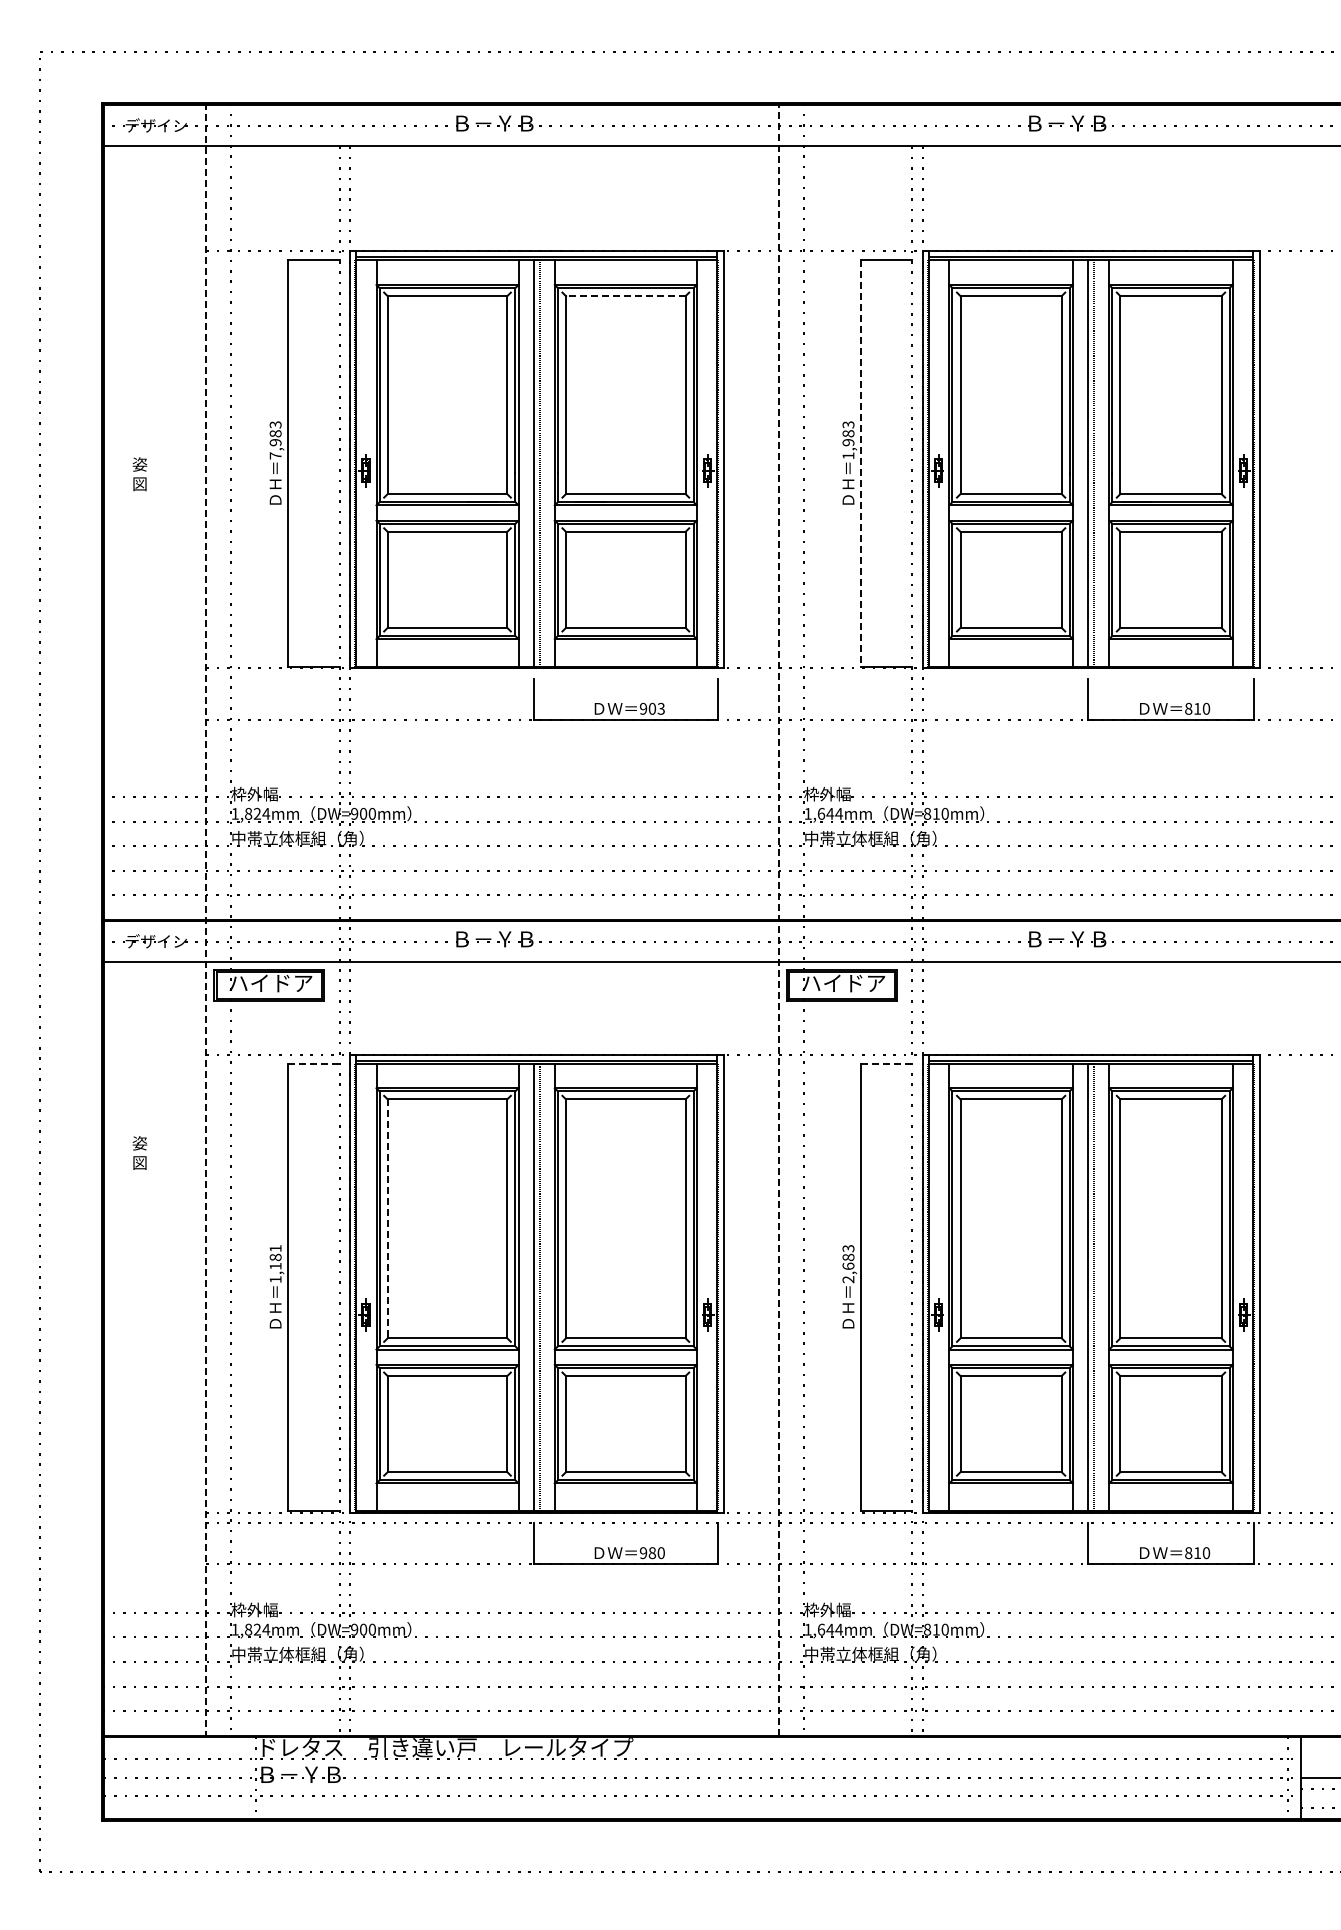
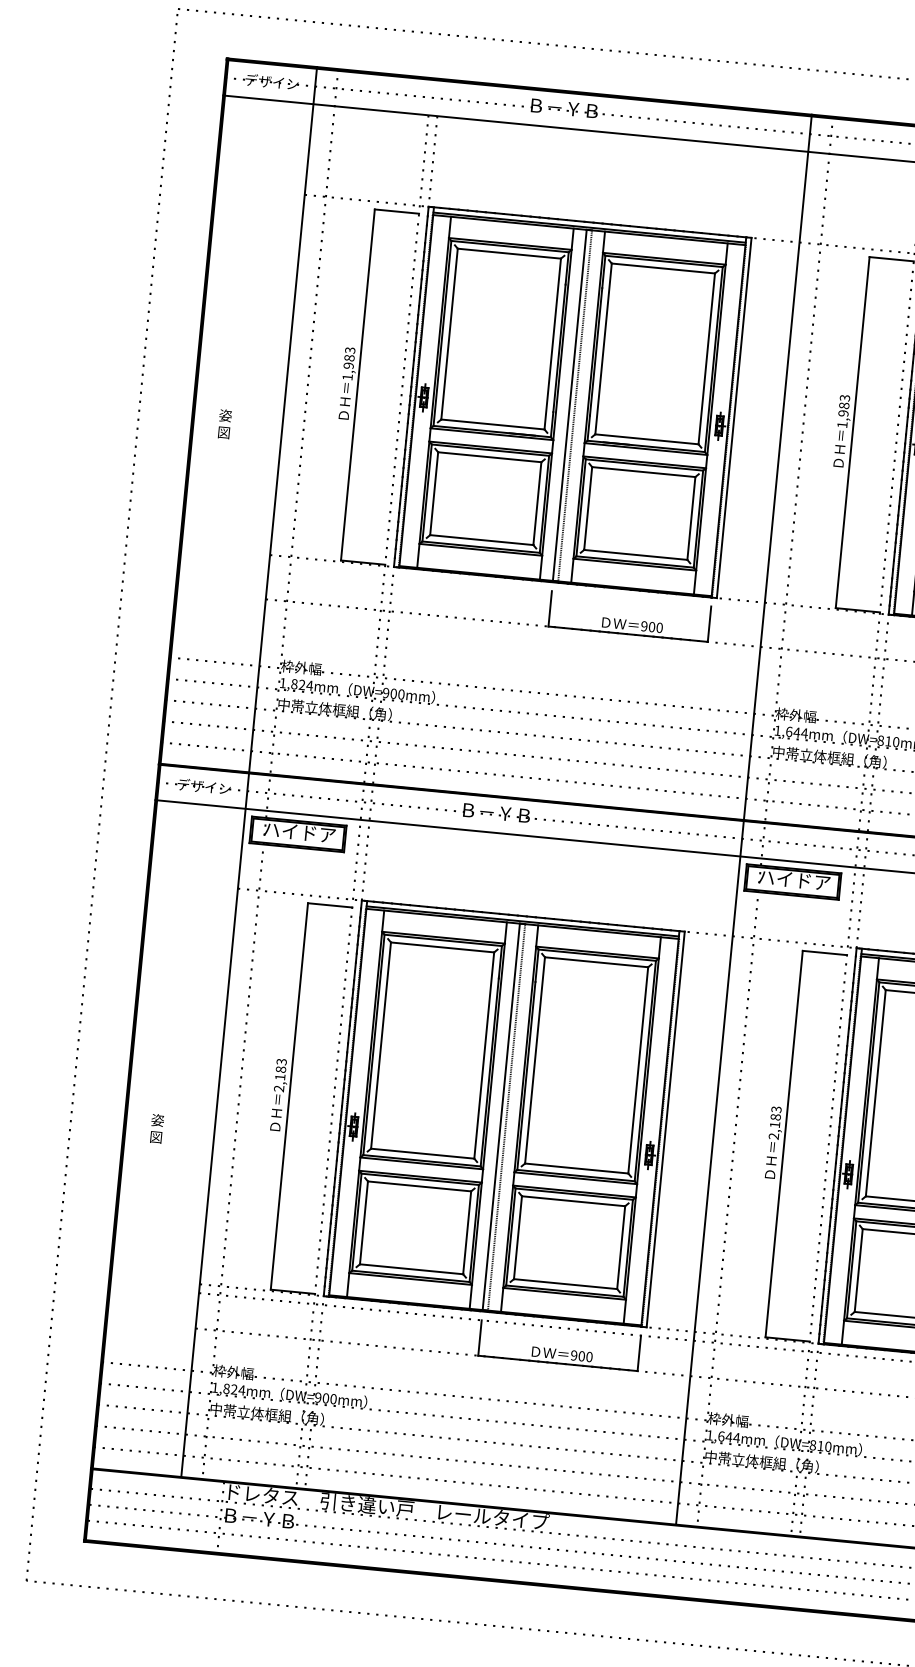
line: (625, 296) -> (663, 268), dashed -> solid
text: (275, 455) -> (347, 376), 7,983 -> 1,983
line: (861, 464) -> (852, 433), dashed -> solid
text: (139, 474) -> (224, 424), moved
text: (660, 708) -> (659, 627), 903 -> 900
line: (779, 919) -> (744, 819), dashed -> solid
line: (206, 920) -> (249, 772), dashed -> solid
line: (313, 1063) -> (329, 905), dashed -> solid
line: (886, 1063) -> (824, 952), dashed -> solid
text: (139, 1152) -> (156, 1128), moved
line: (387, 1219) -> (380, 1046), dashed -> solid
text: (275, 1264) -> (280, 1075), 1,181 -> 2,183
text: (848, 1265) -> (775, 1124), 2,683 -> 2,183
text: (652, 1552) -> (581, 1355), 980 -> 900

